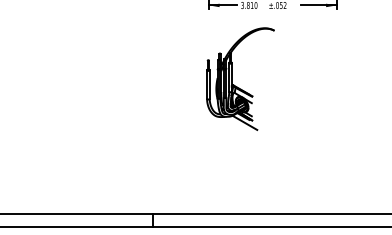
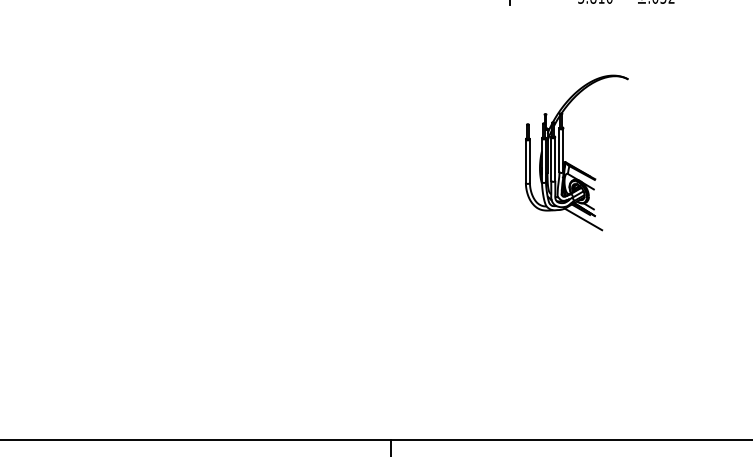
part: (240, 78) -> (576, 151), size x0.71

